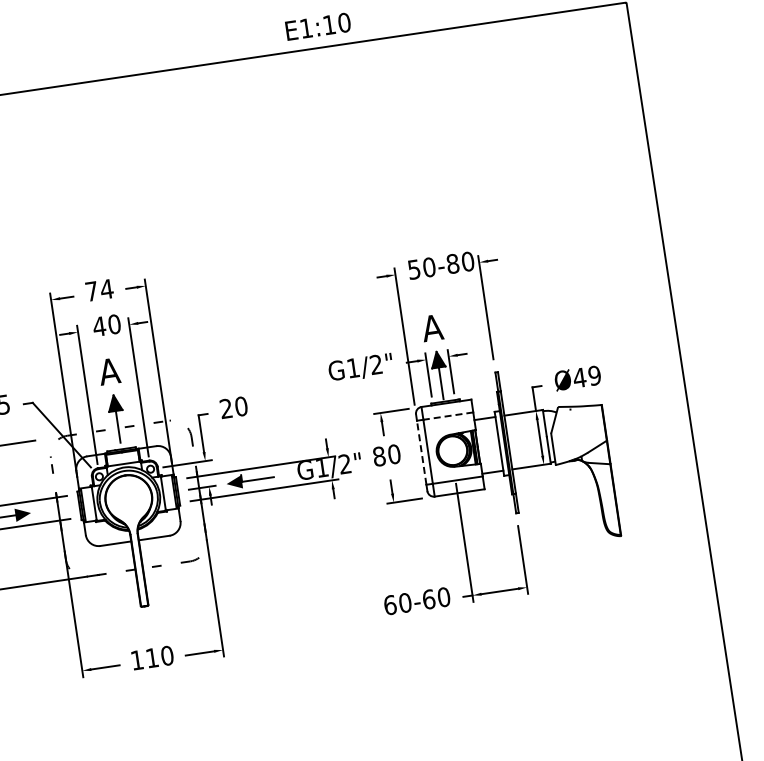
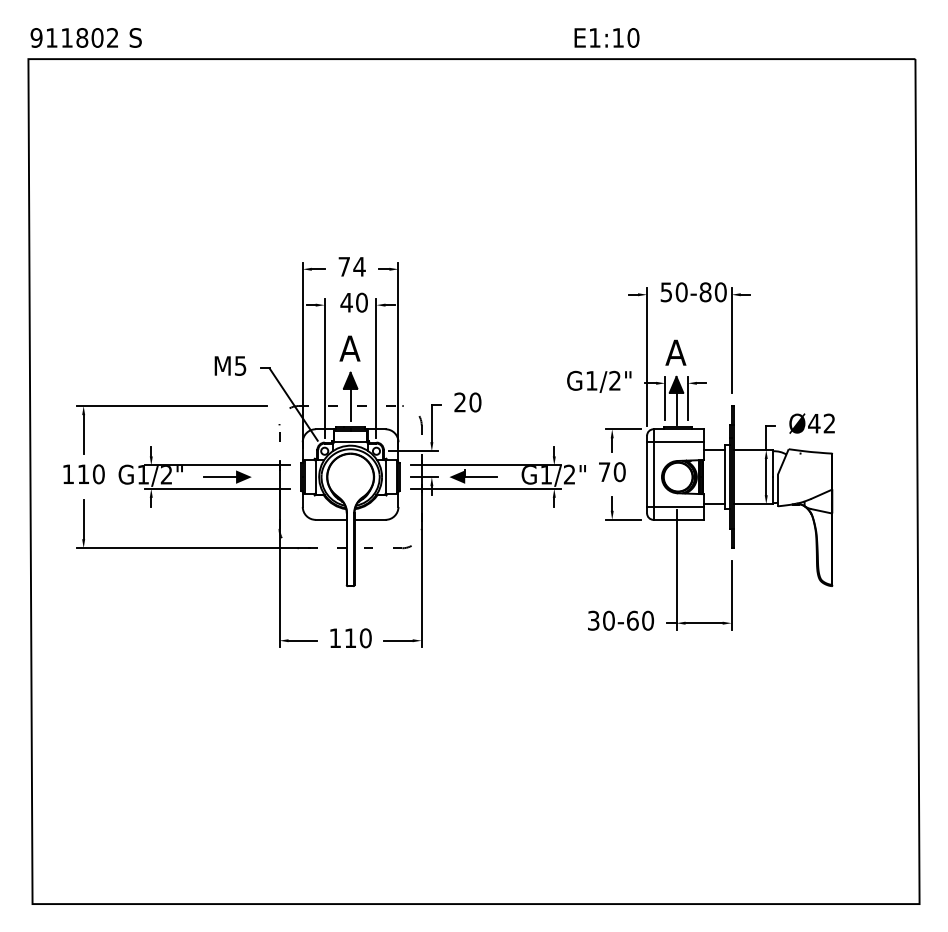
text: (594, 375) -> (829, 423), Ø49 -> Ø42
line: (448, 416) -> (678, 442), dashed -> solid
line: (422, 452) -> (647, 474), dashed -> solid
text: (379, 456) -> (604, 472), 80 -> 70
text: (390, 604) -> (593, 620), 60-60 -> 30-60

